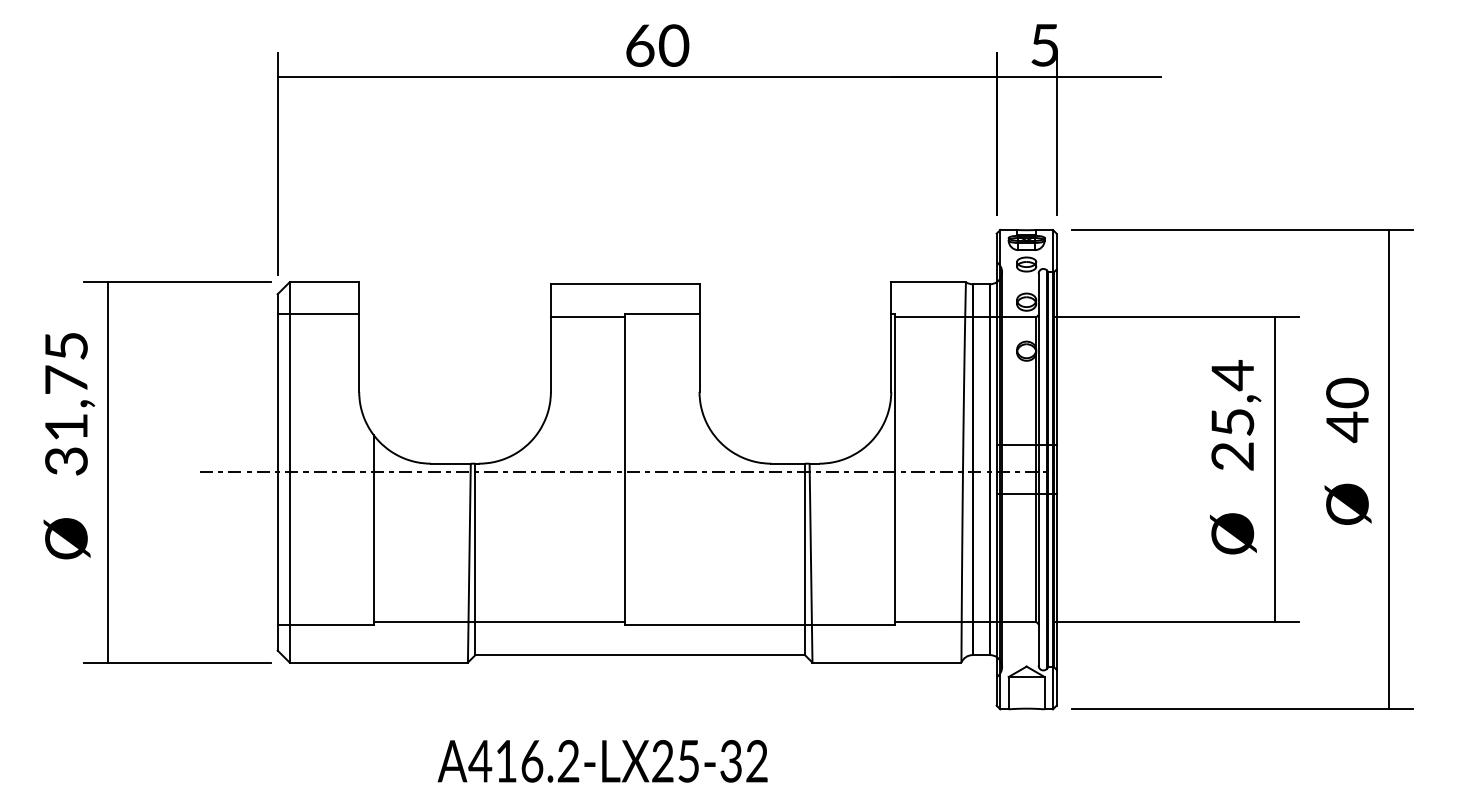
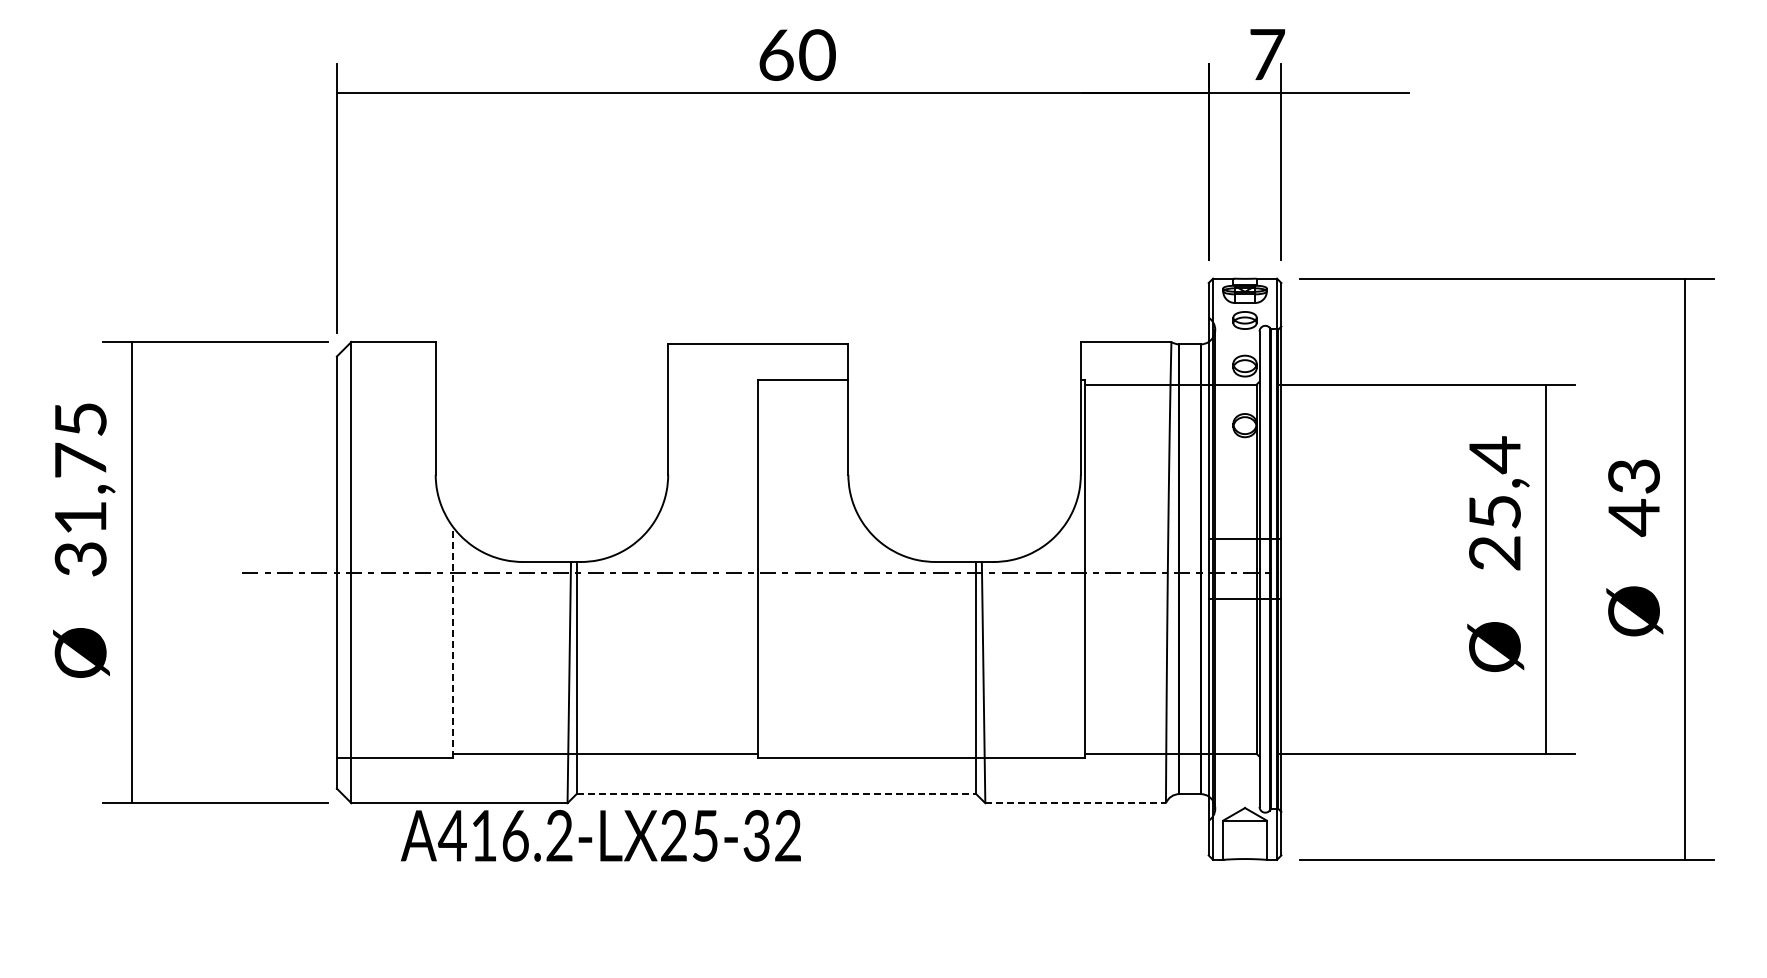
text: (1045, 45) -> (1267, 54), 5 -> 7
line: (317, 314) -> (385, 380), removed
line: (588, 317) -> (713, 384), removed
text: (1347, 392) -> (1633, 475), 40 -> 43
line: (373, 530) -> (453, 642), solid -> dashed
line: (640, 655) -> (776, 794), solid -> dashed
line: (887, 662) -> (1076, 803), solid -> dashed
text: (602, 761) -> (600, 835), moved

